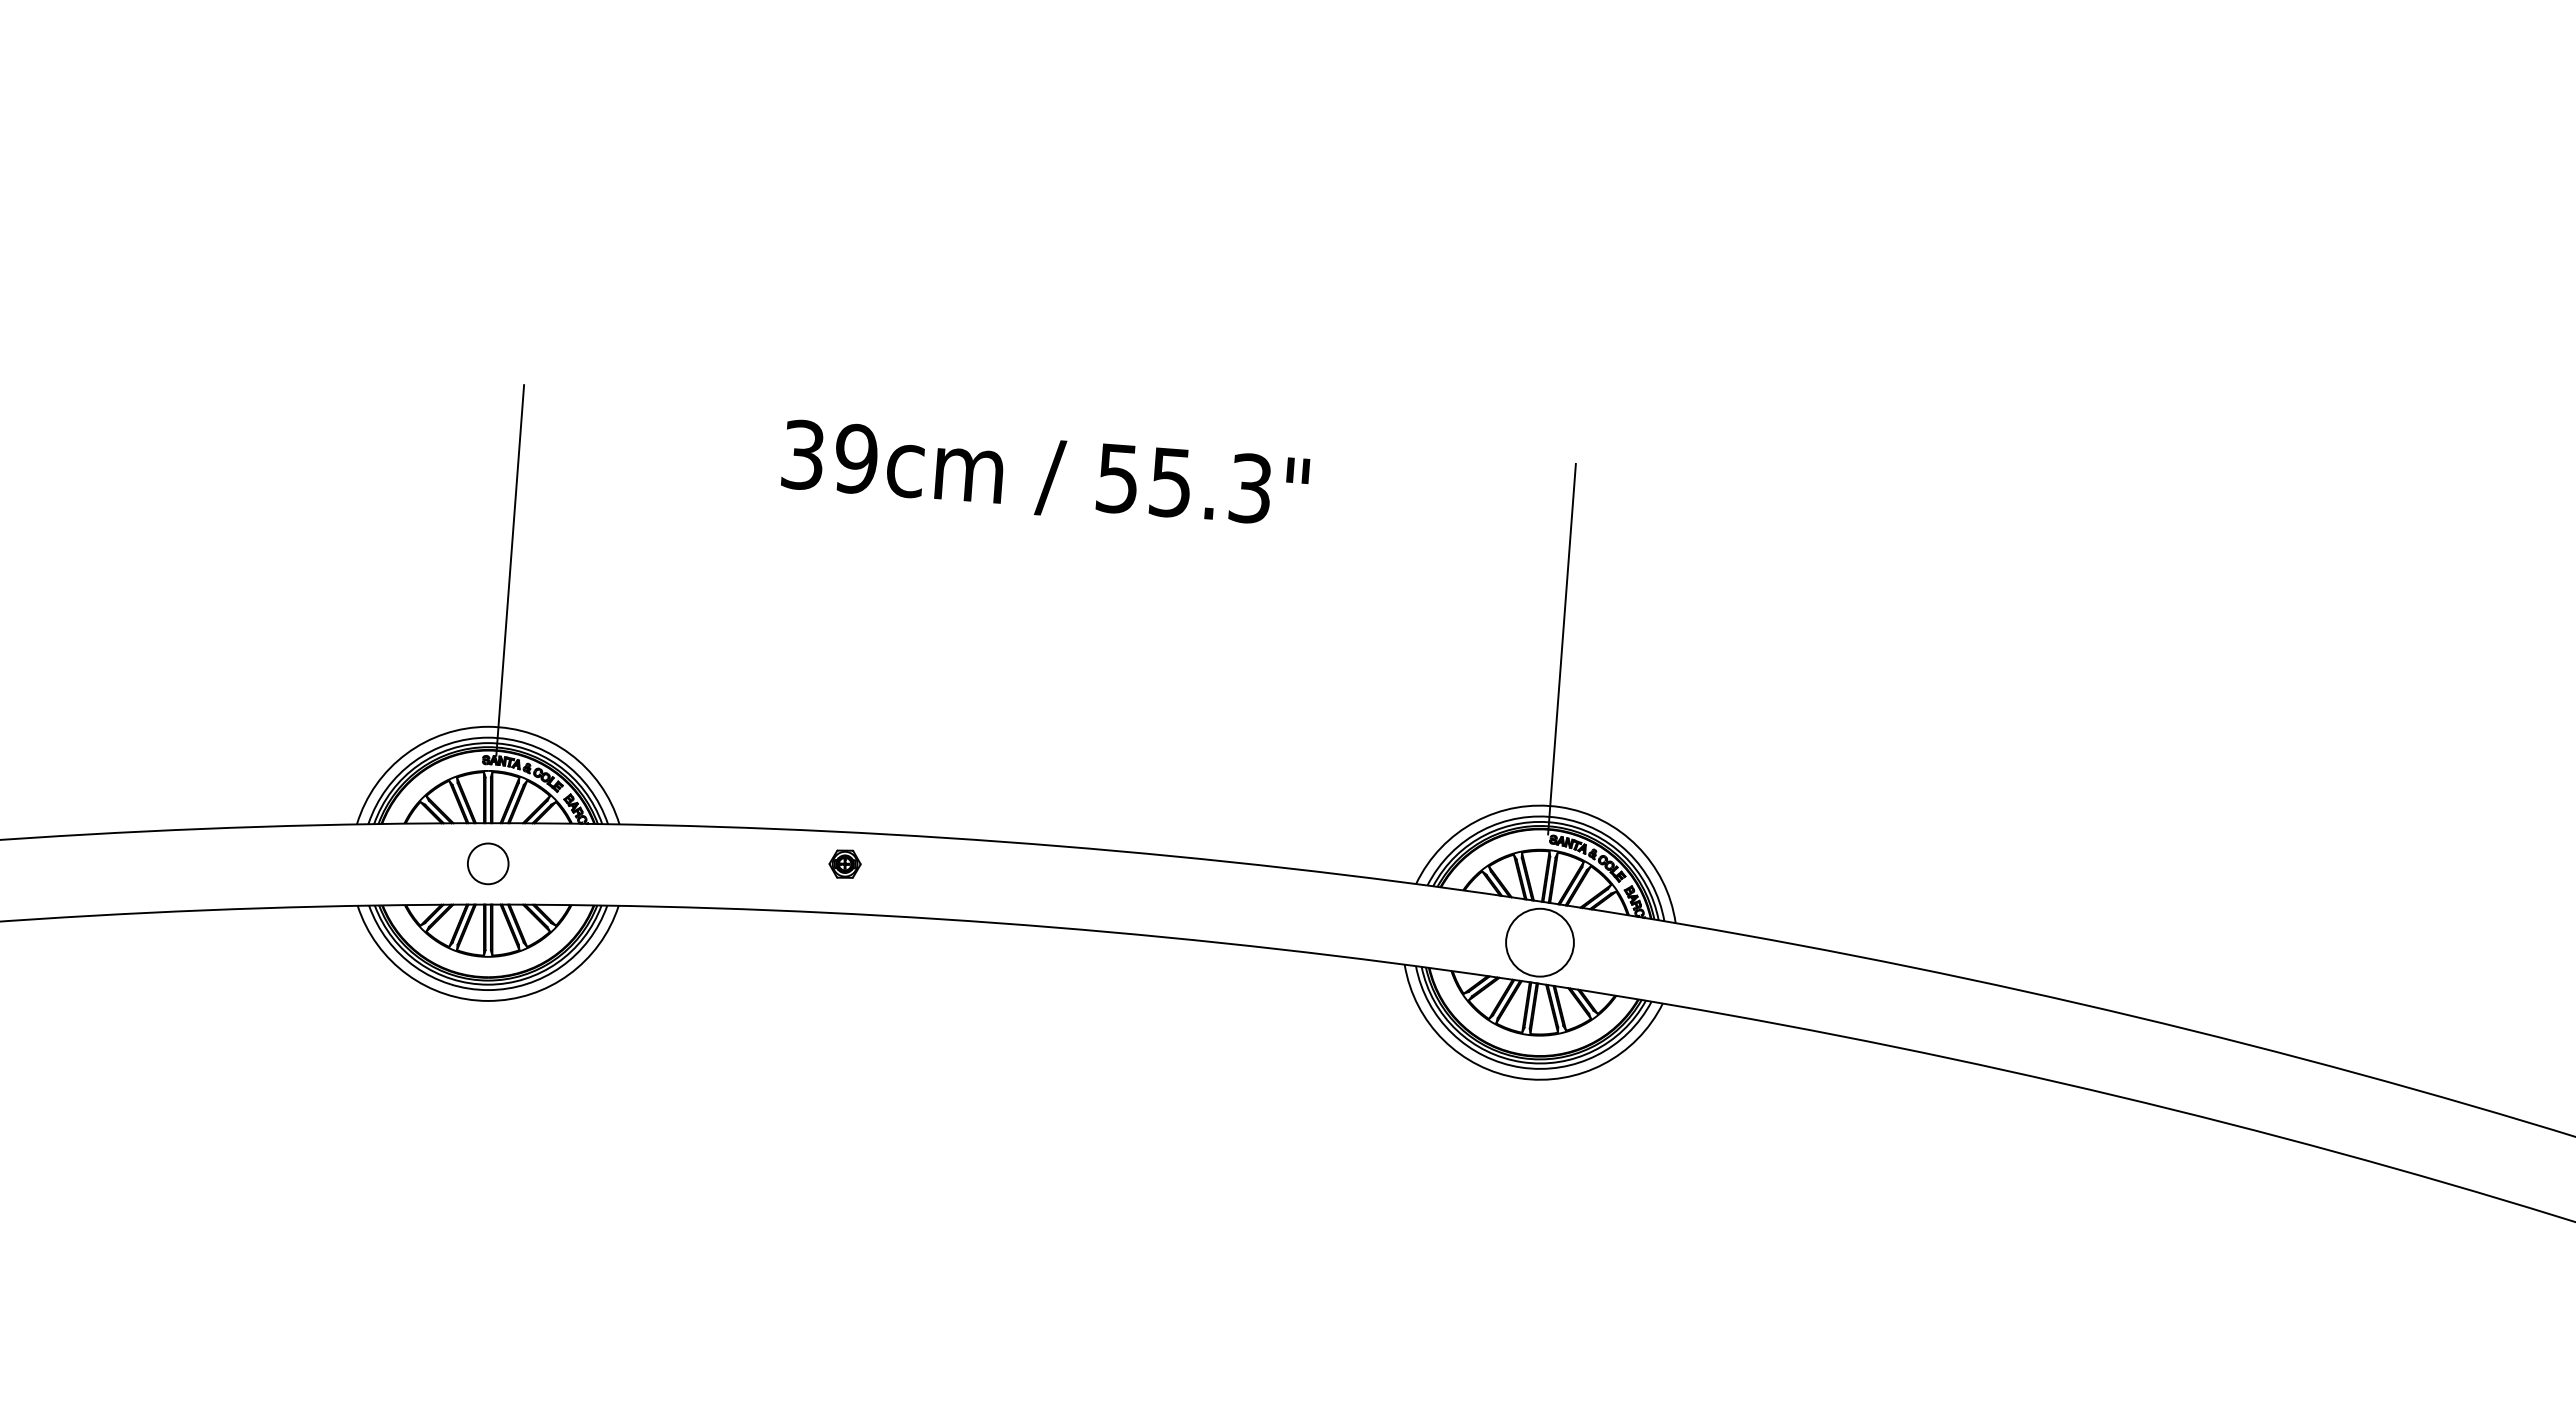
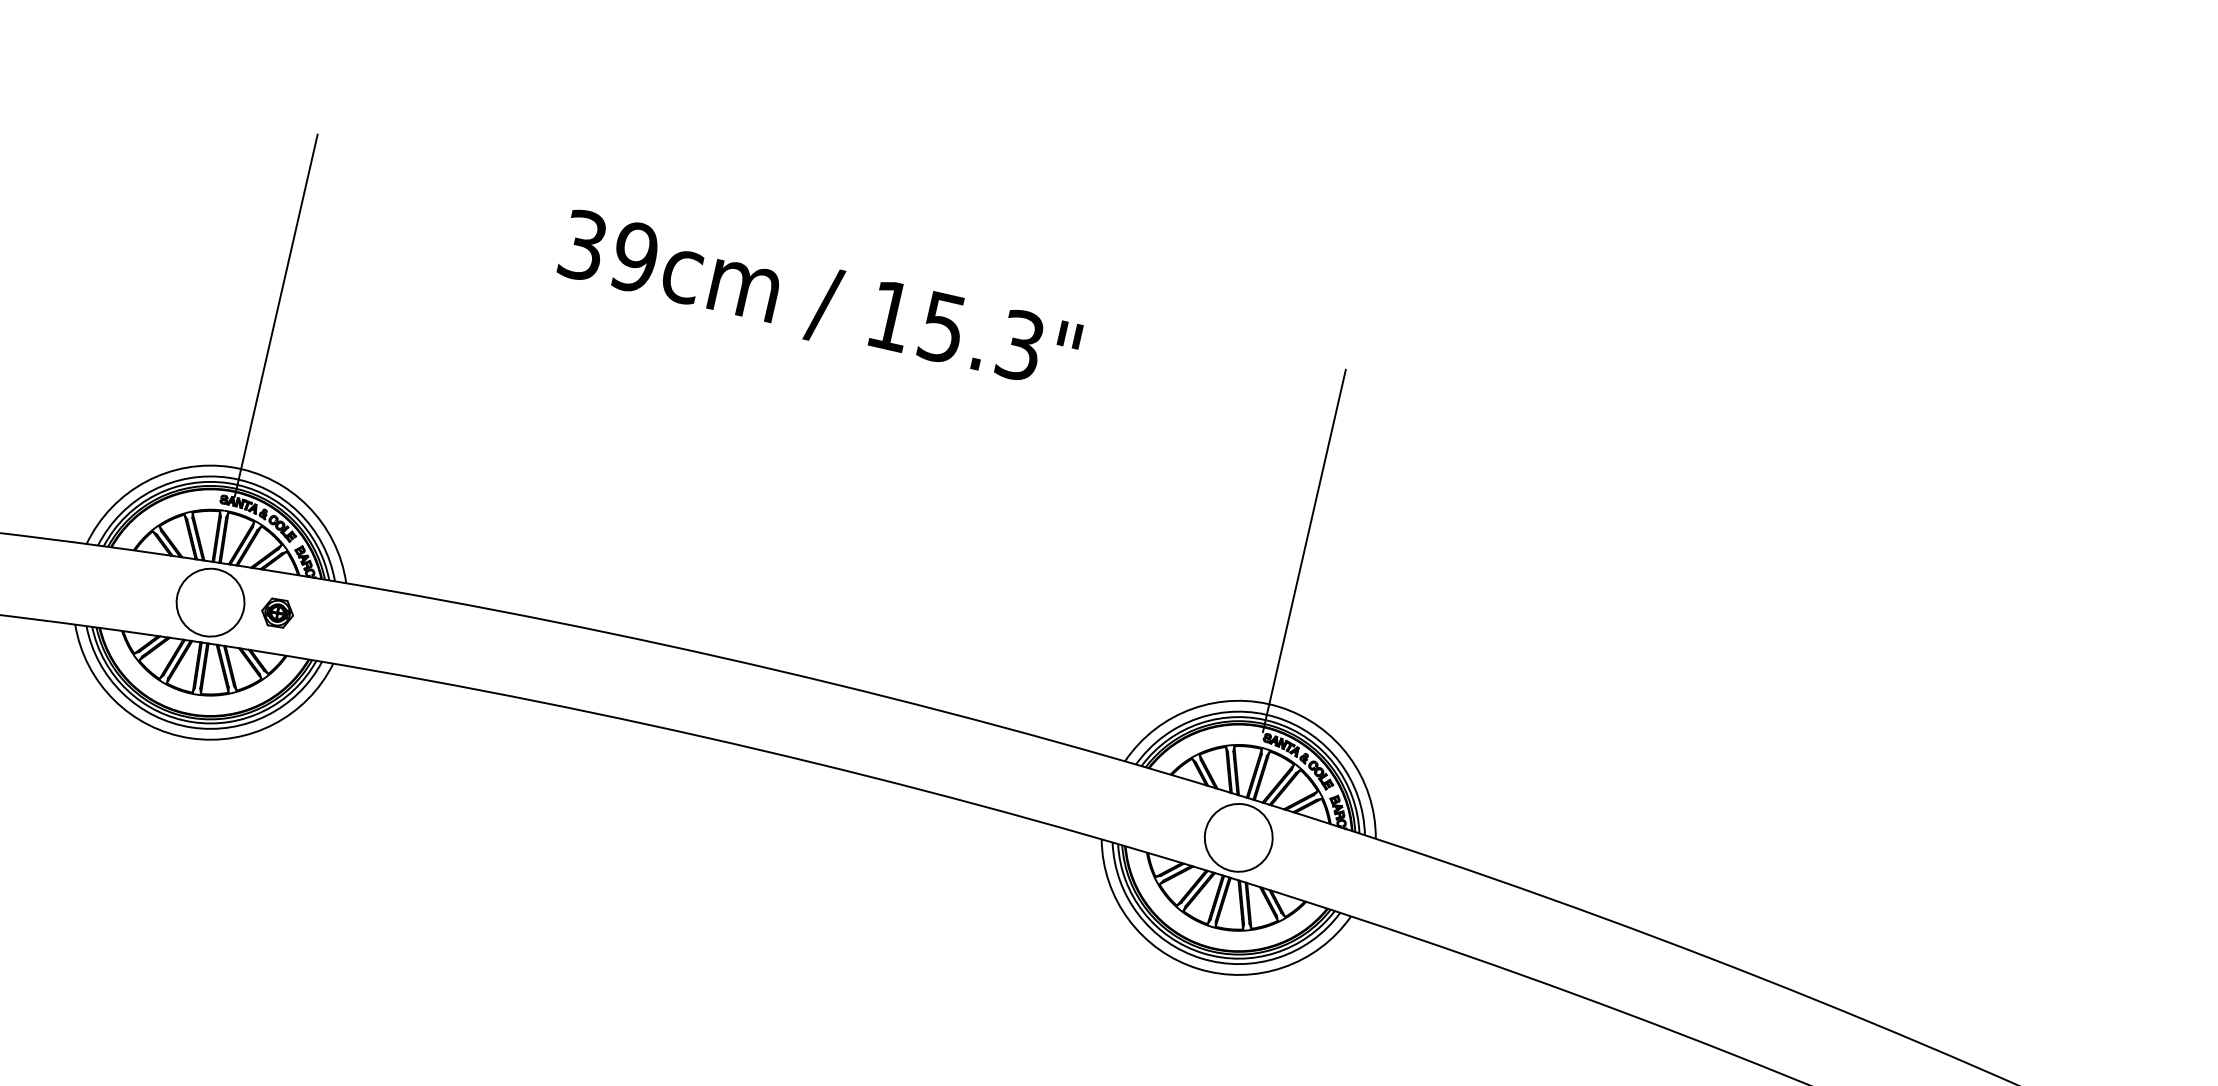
text: (1115, 478) -> (888, 315), 55.3" -> 15.3"
circle: (488, 863) -> (210, 602), size x1.67
part: (844, 863) -> (277, 612), moved

